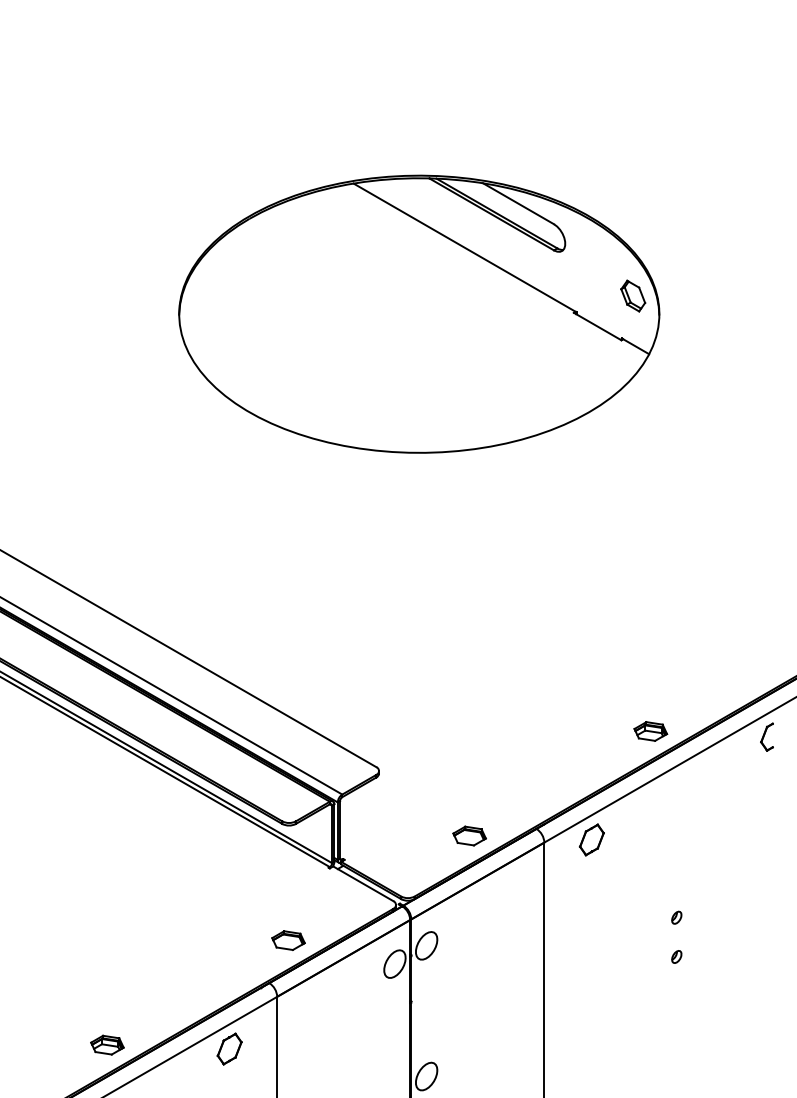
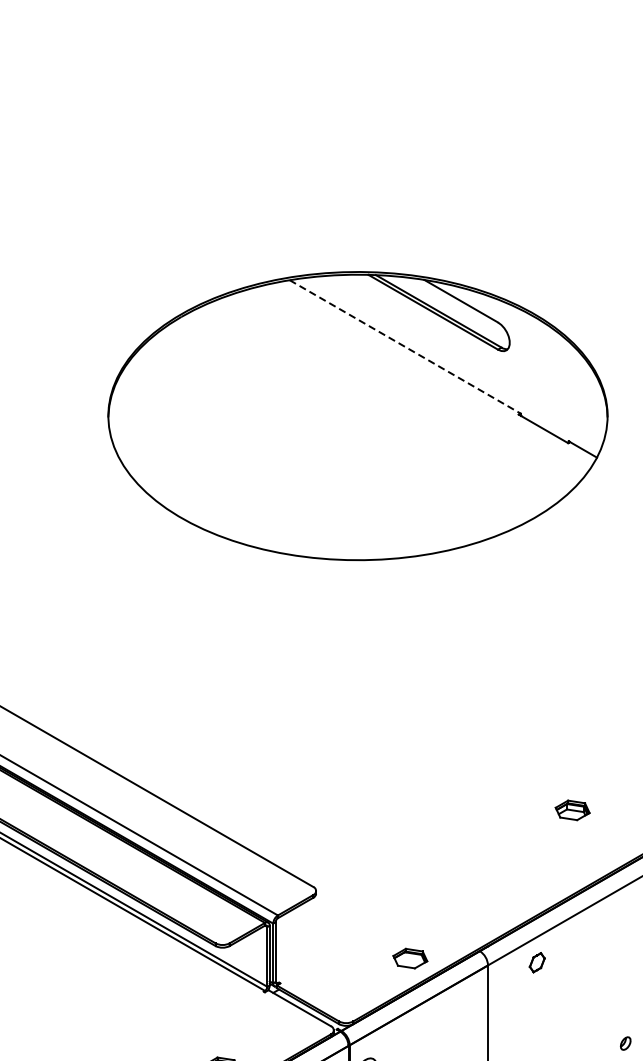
line: (465, 247) -> (406, 346), solid -> dashed
part: (633, 295) -> (580, 396), removed
part: (650, 731) -> (572, 810), moved
part: (591, 839) -> (537, 962), size x0.6

